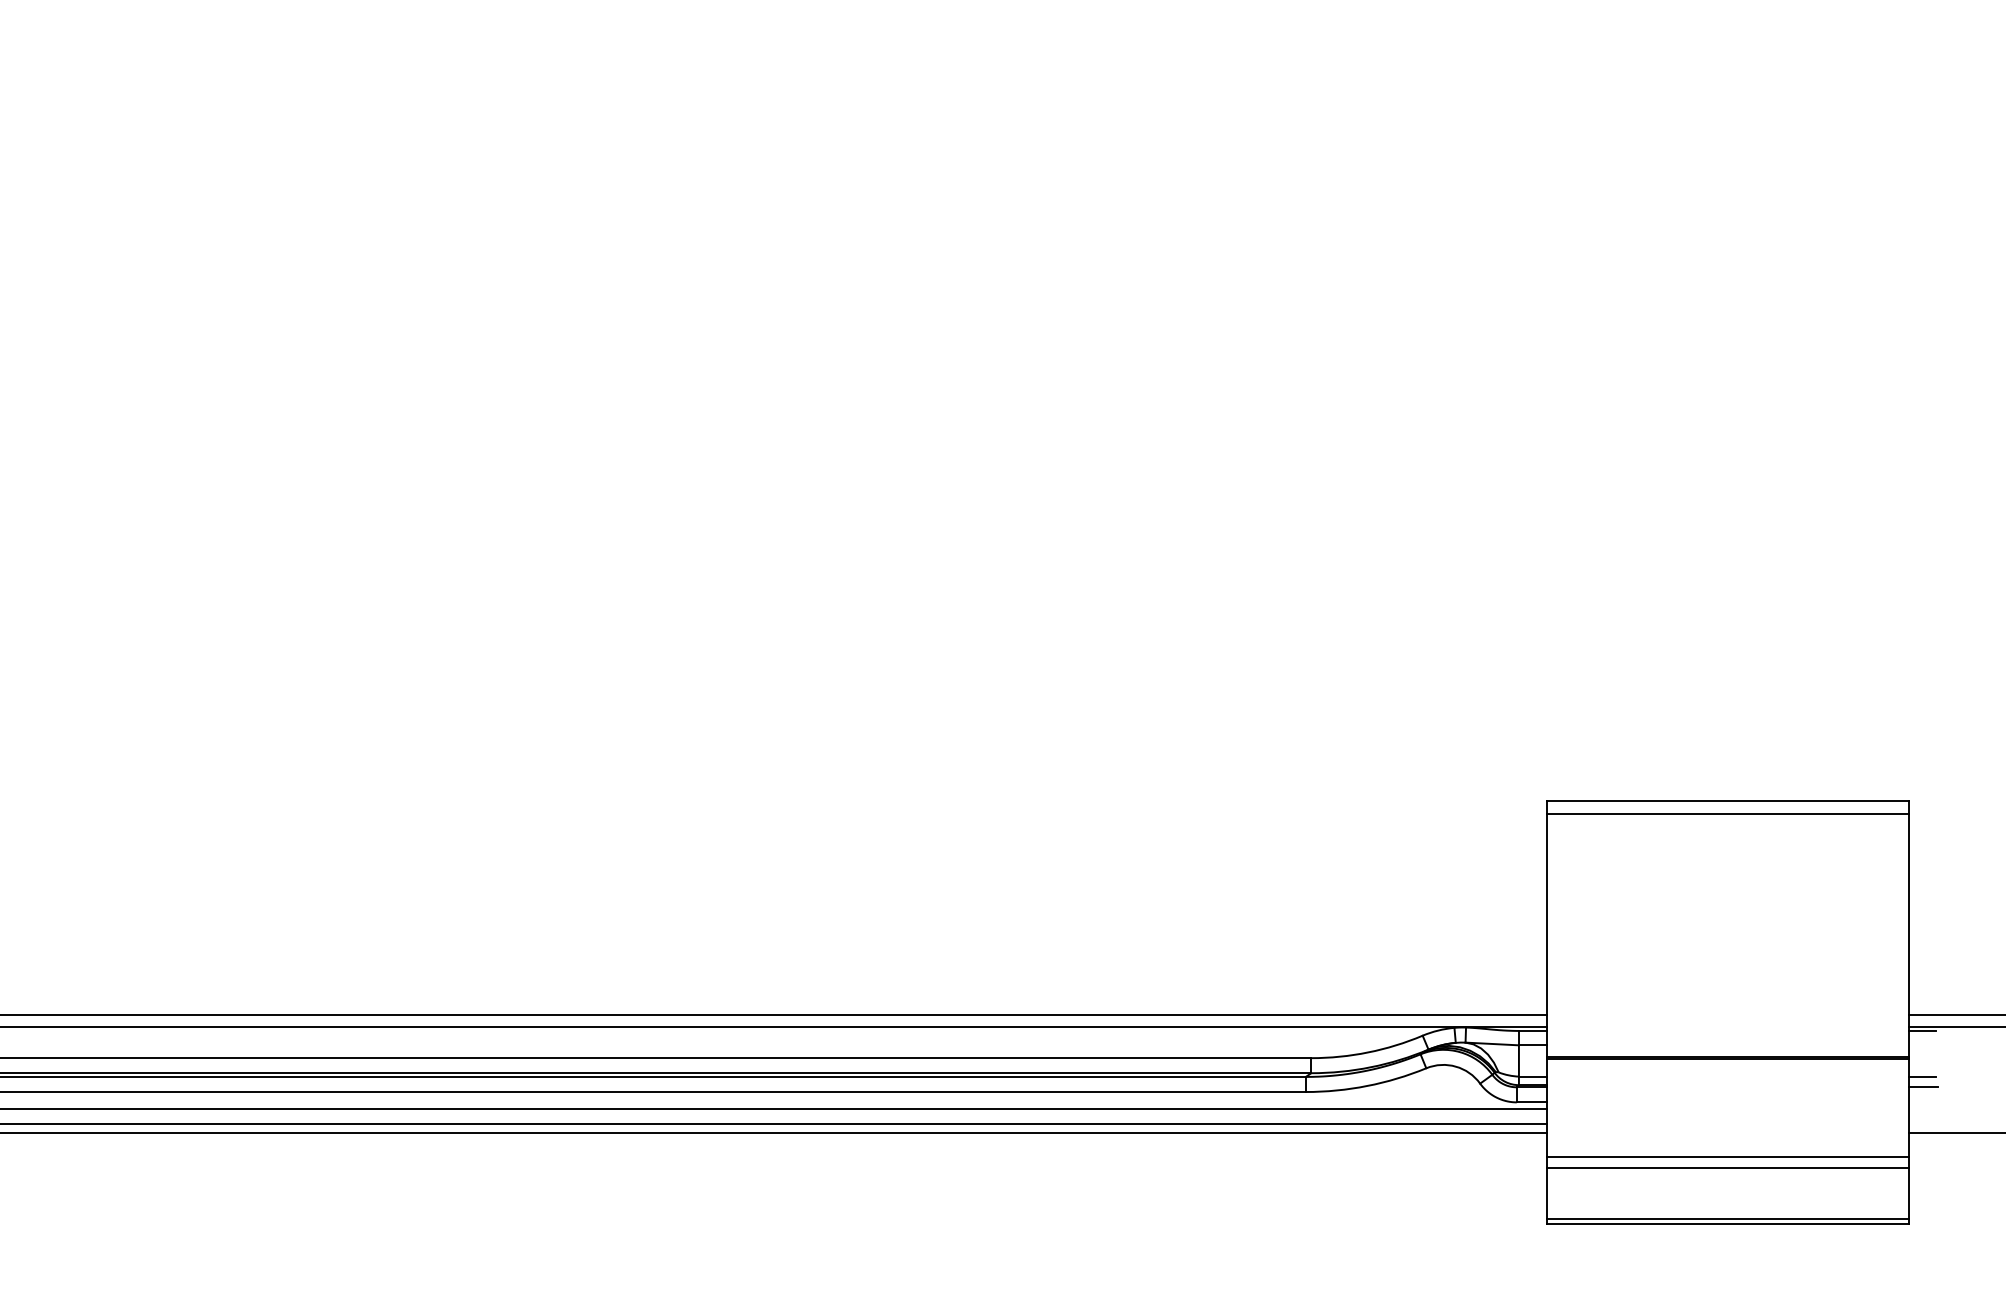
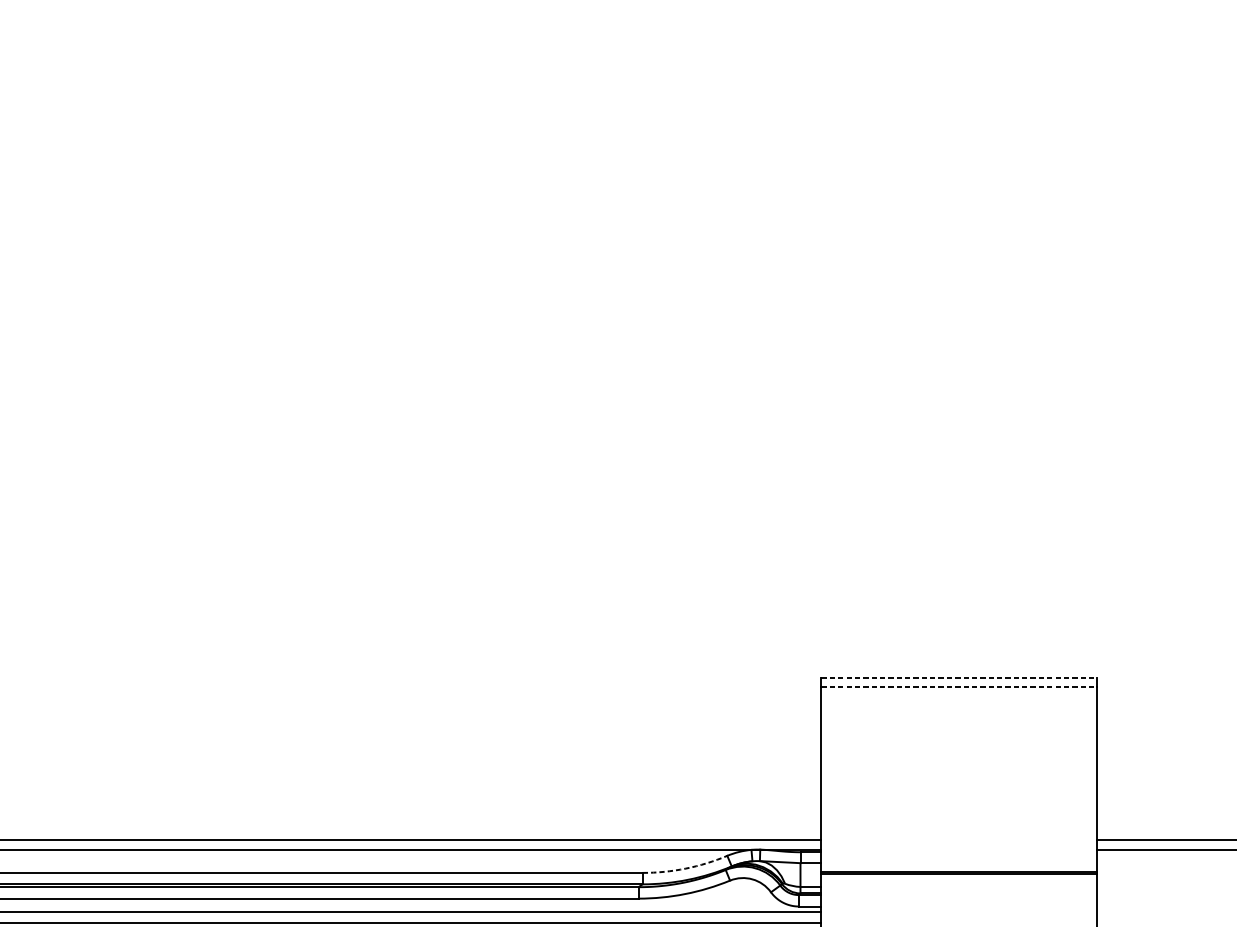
line: (1728, 801) -> (959, 677), solid -> dashed
line: (1728, 813) -> (959, 686), solid -> dashed
line: (1922, 1030) -> (1107, 851), removed
arc: (1368, 1052) -> (686, 868), solid -> dashed
line: (1922, 1076) -> (1107, 886), removed
line: (1923, 1087) -> (1107, 895), removed

